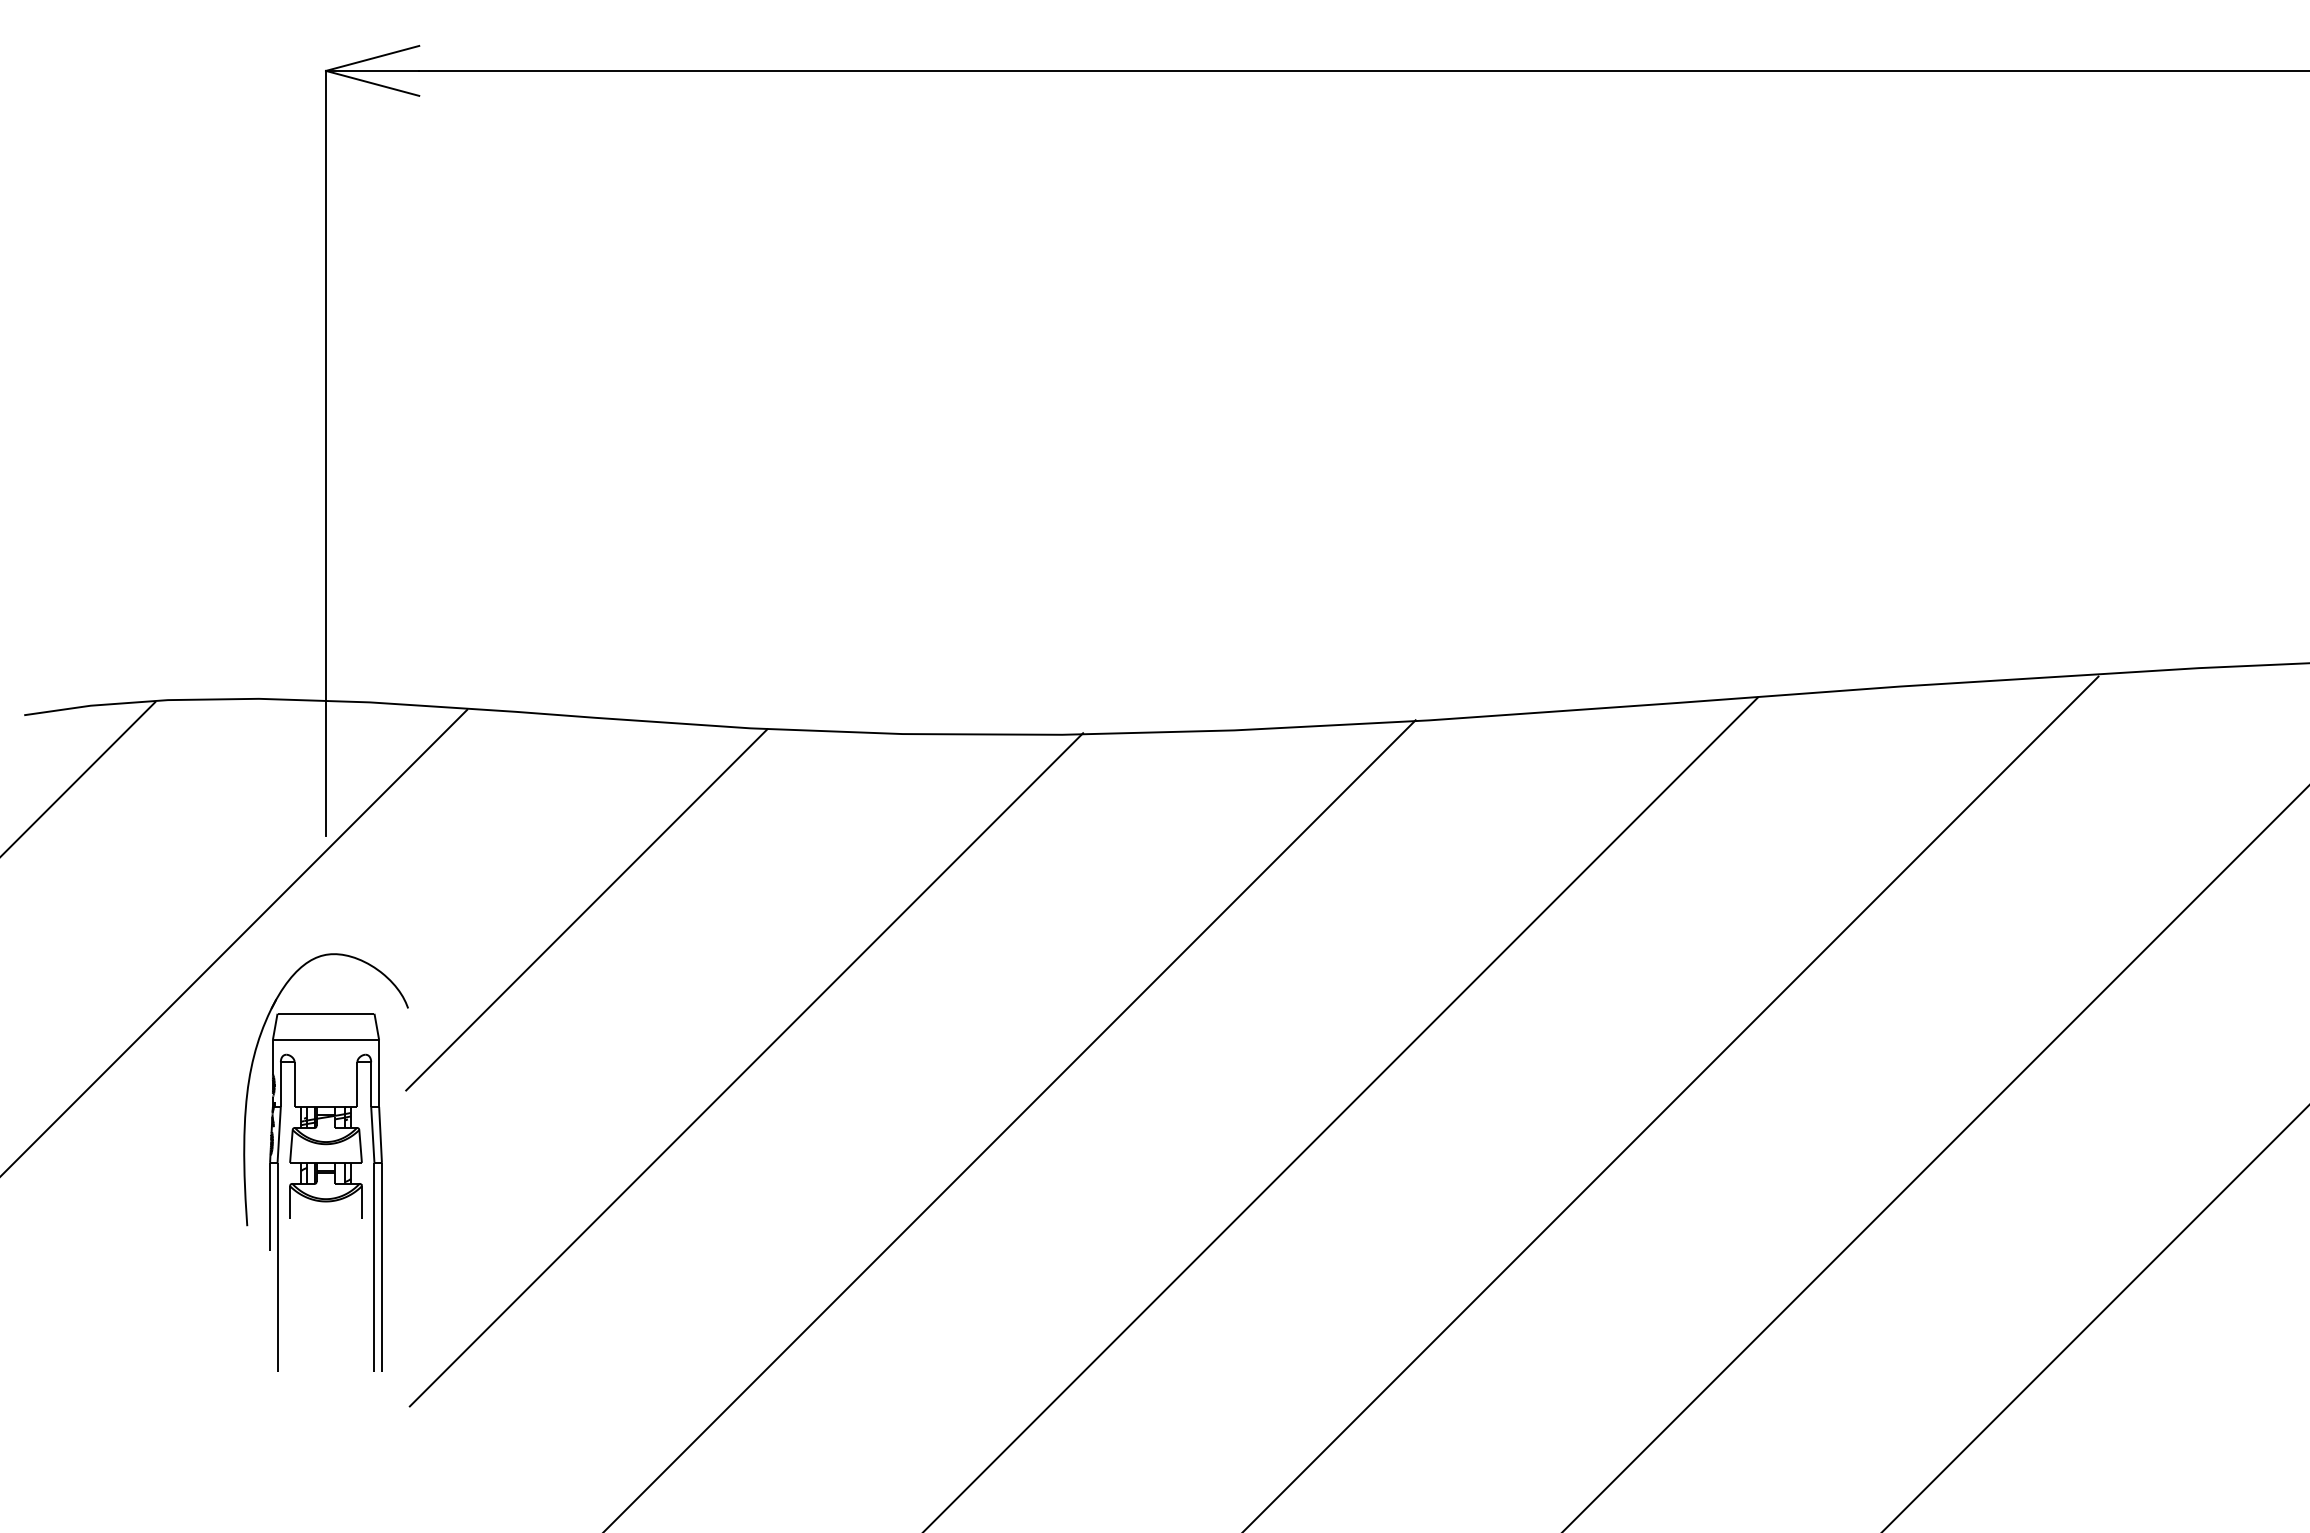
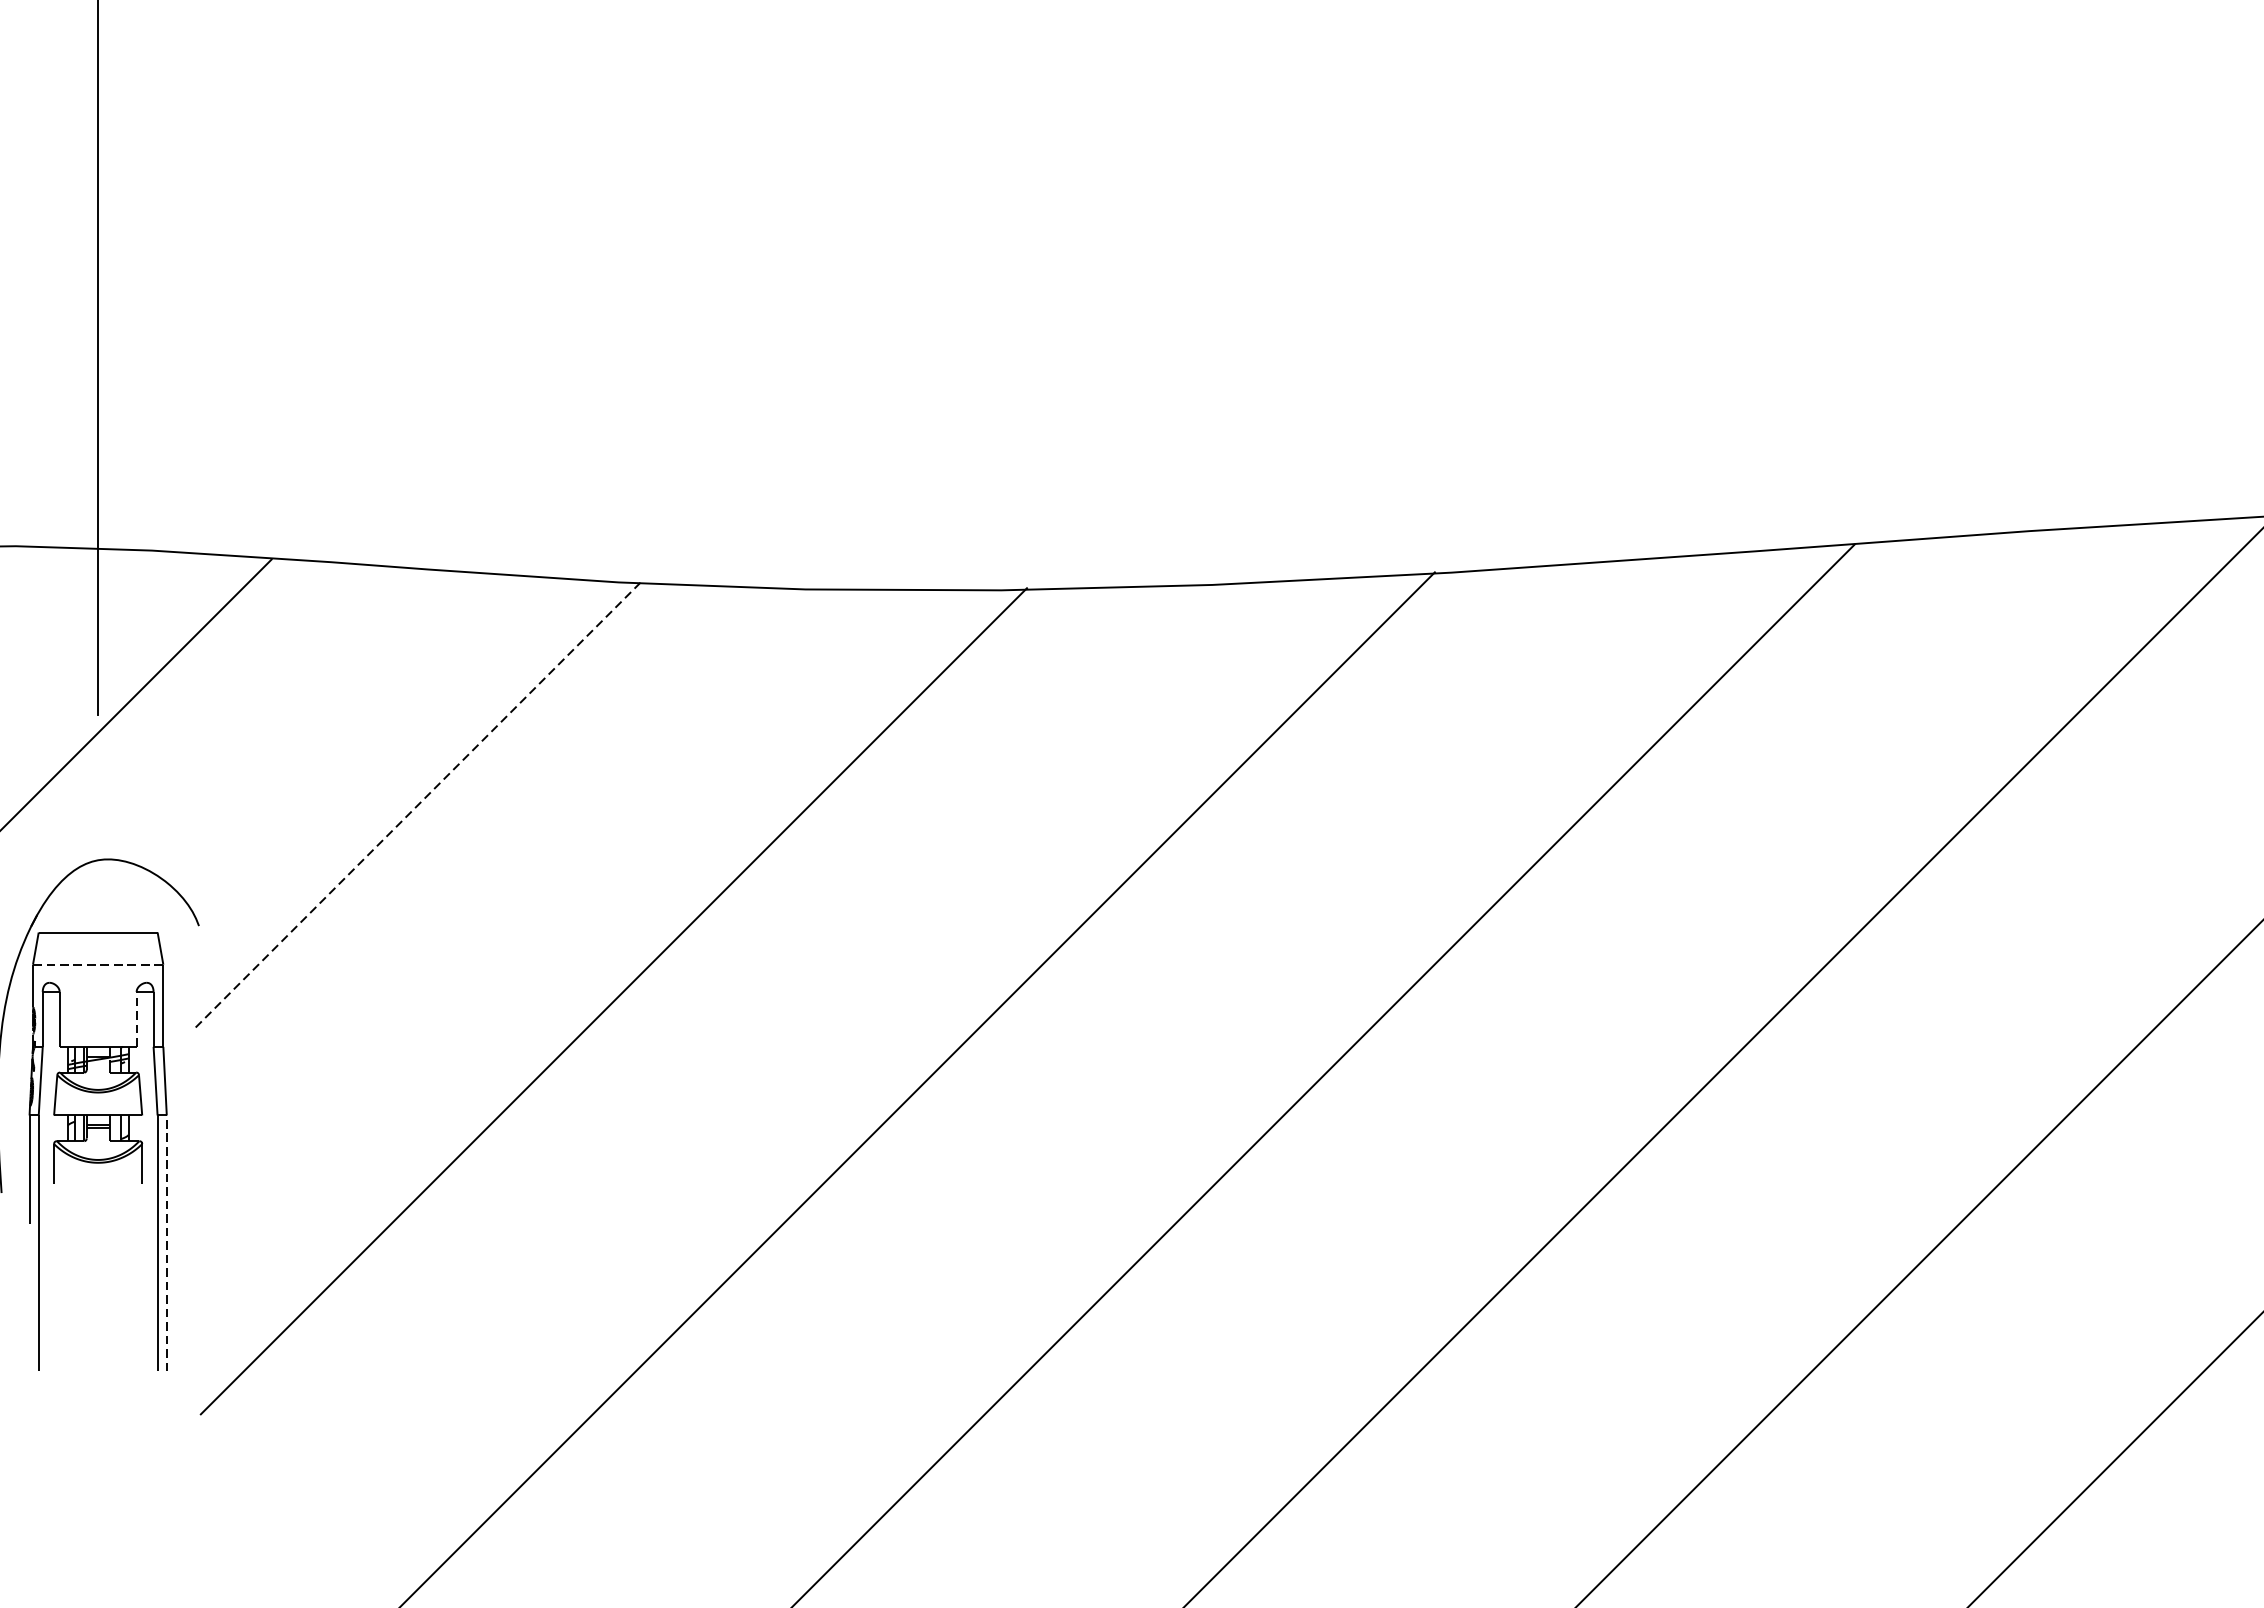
line: (587, 909) -> (418, 804), solid -> dashed
line: (326, 1040) -> (98, 965), solid -> dashed
line: (357, 1084) -> (136, 1019), solid -> dashed
line: (381, 1266) -> (166, 1242), solid -> dashed

